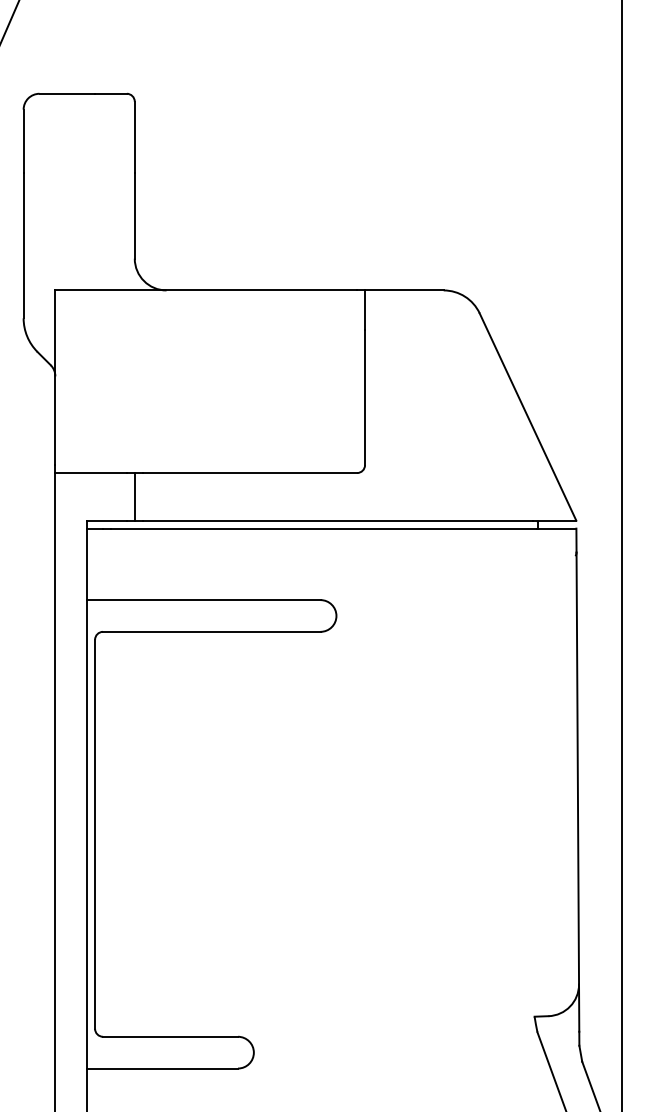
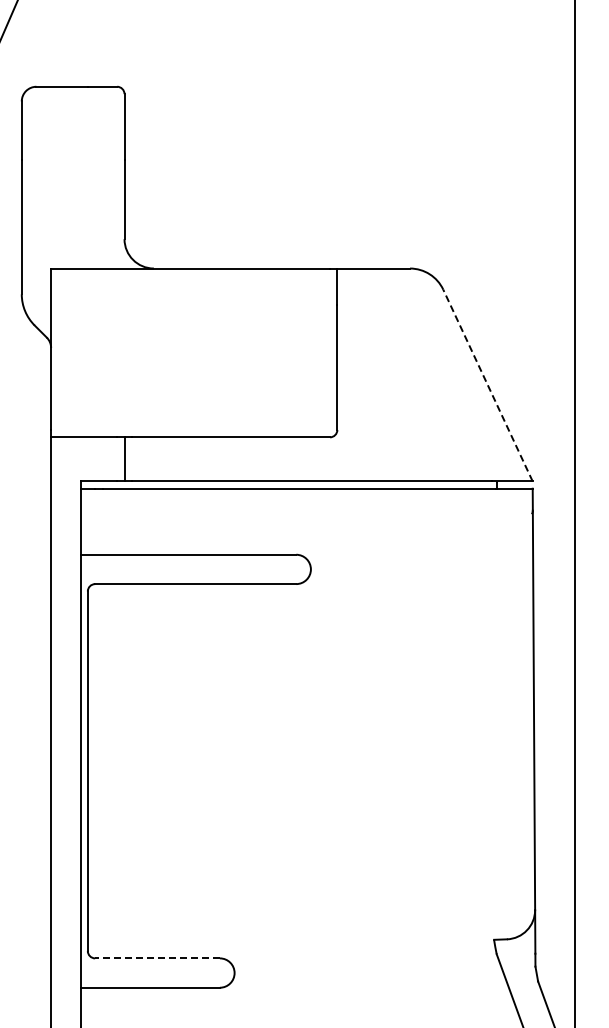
line: (527, 416) -> (487, 385), solid -> dashed
line: (170, 1036) -> (157, 958), solid -> dashed

